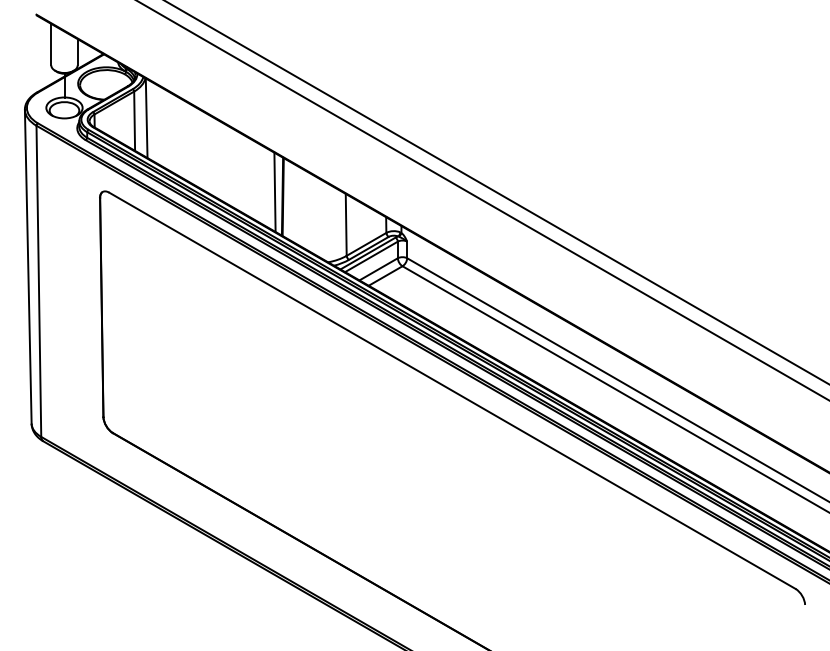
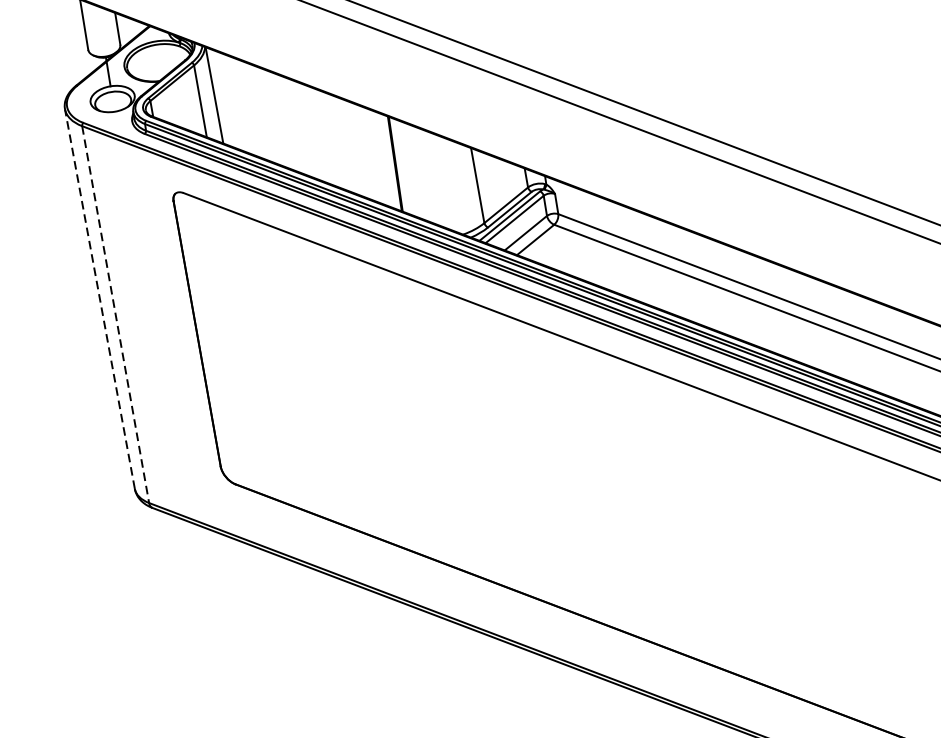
line: (274, 191) -> (384, 159), removed
line: (28, 266) -> (100, 298), solid -> dashed
line: (38, 281) -> (115, 314), solid -> dashed

